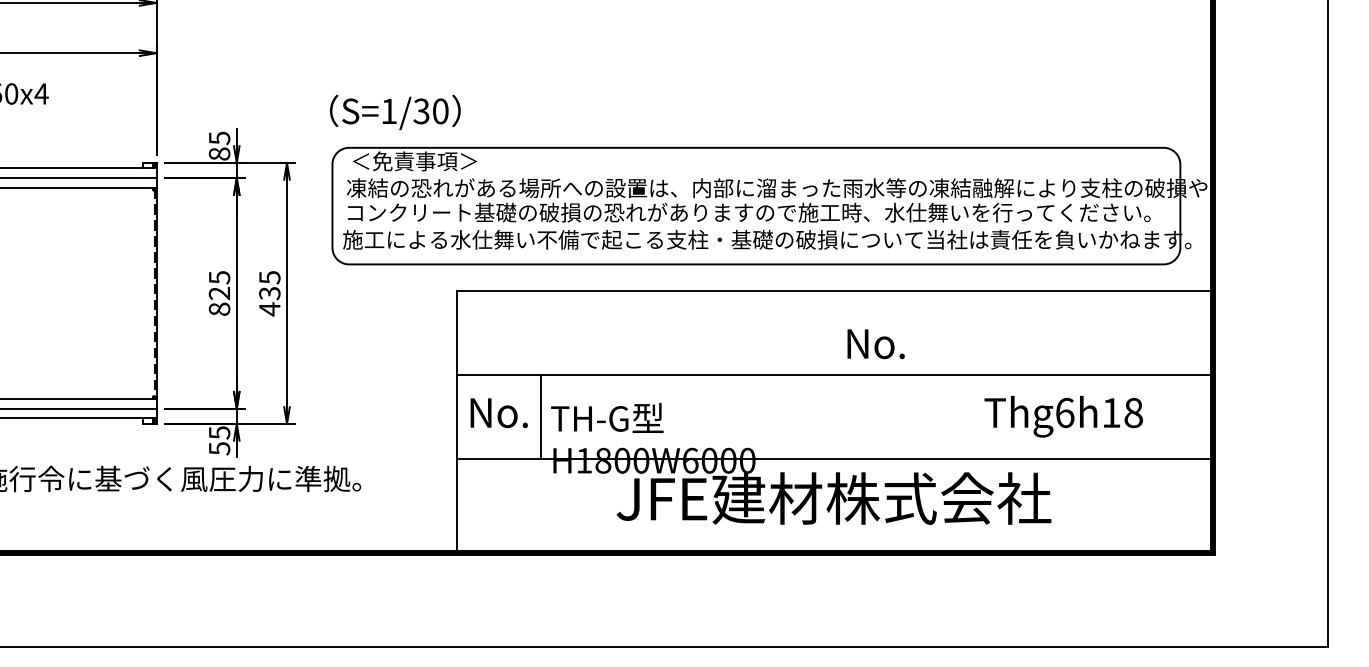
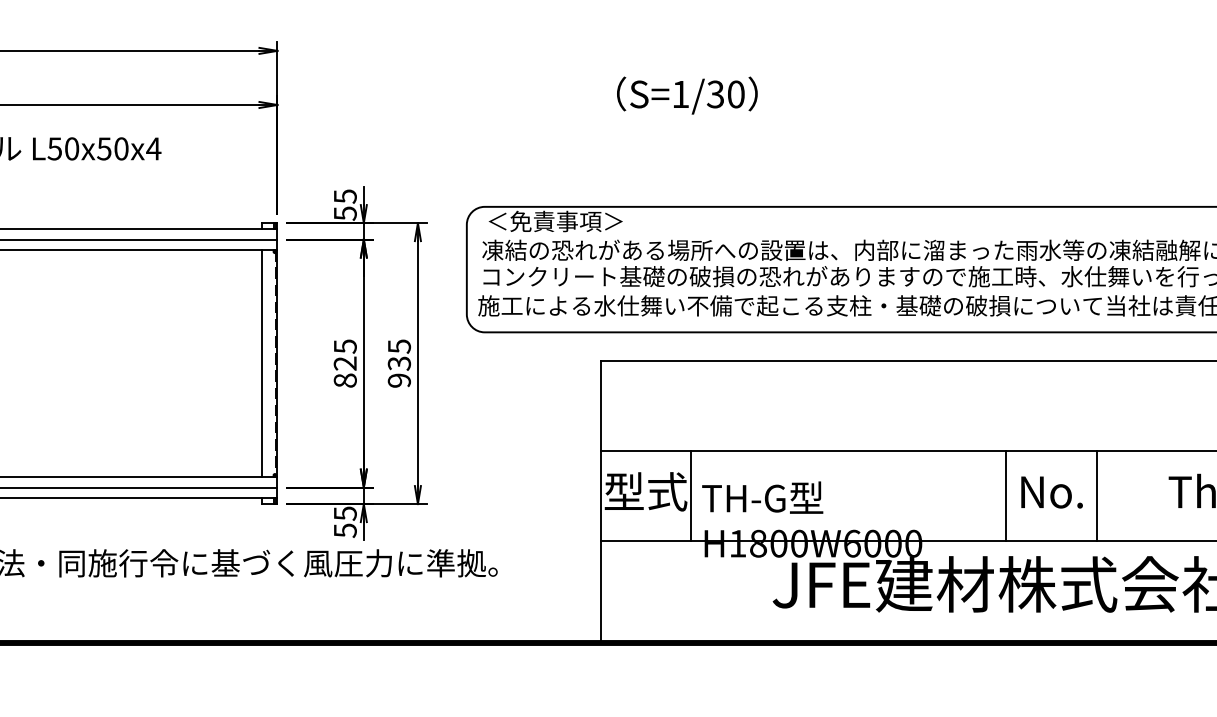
text: (395, 112) -> (687, 95), moved
text: (219, 153) -> (345, 212), 85 -> 55
line: (142, 293) -> (262, 363), added
text: (269, 309) -> (399, 380), 435 -> 935
text: (875, 344) -> (1051, 492), moved
text: (498, 412) -> (645, 491), No. -> 型式
line: (833, 416) -> (1006, 496), added
line: (917, 416) -> (1096, 496), added

